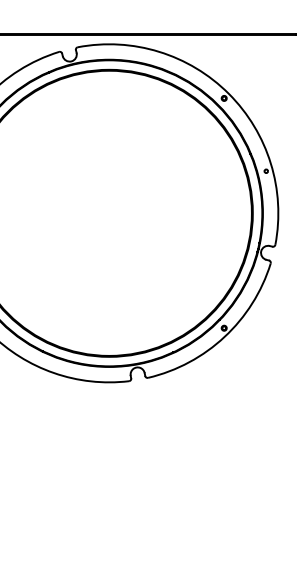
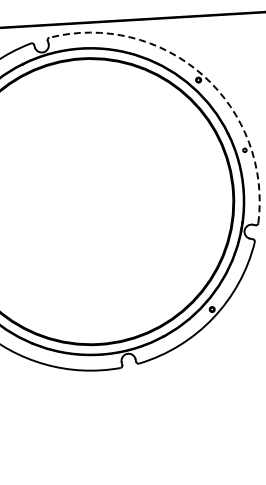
arc: (228, 93) -> (202, 74), solid -> dashed

